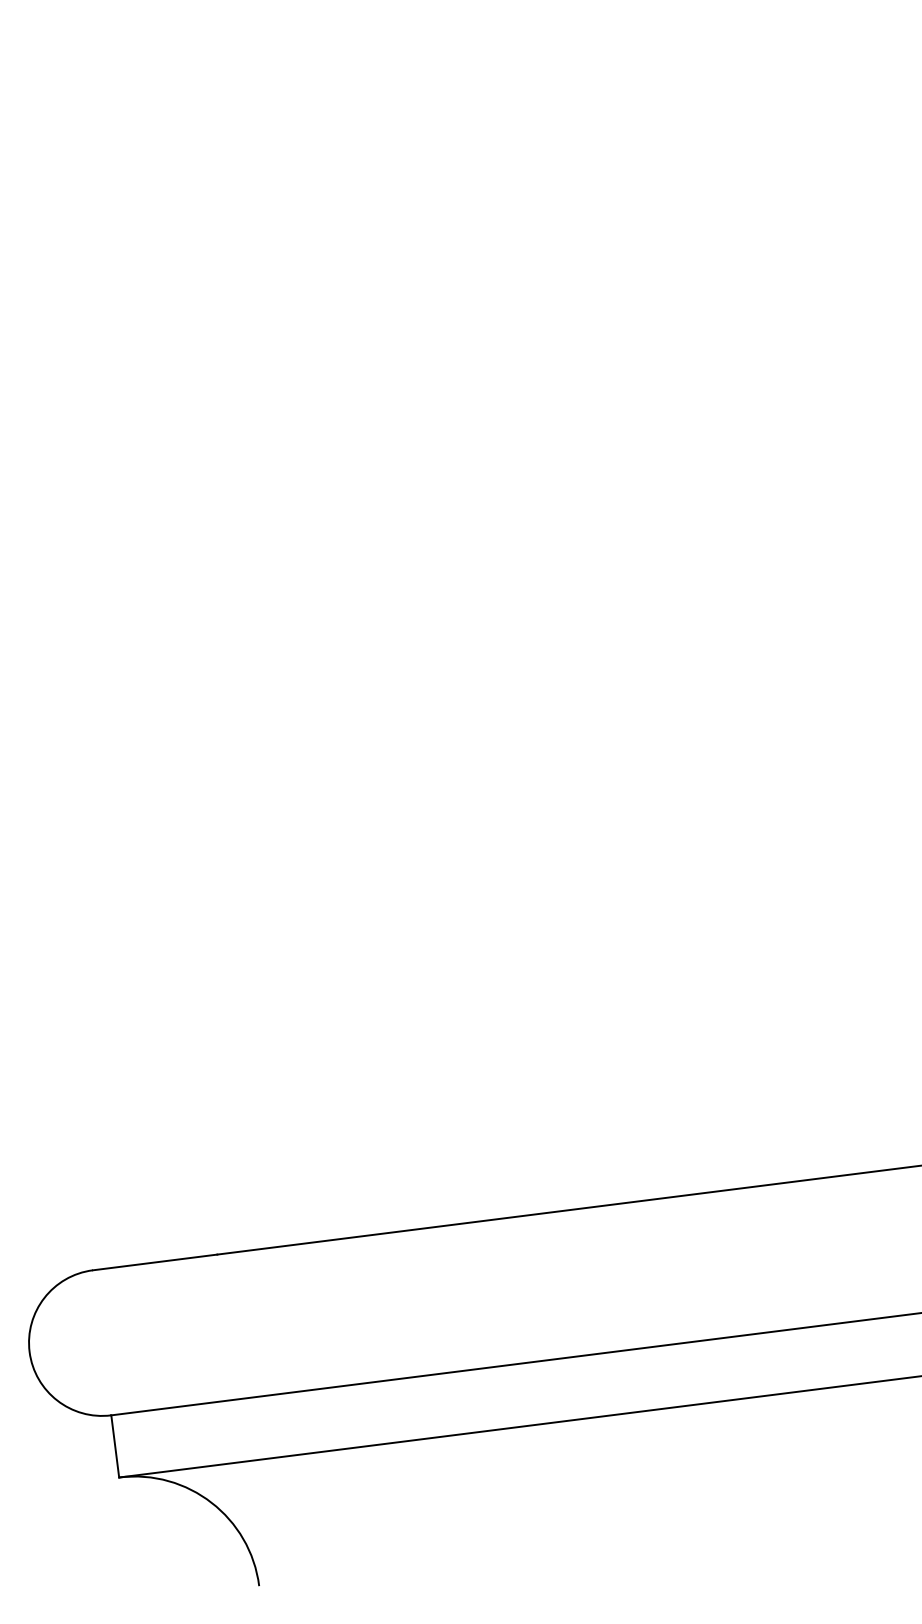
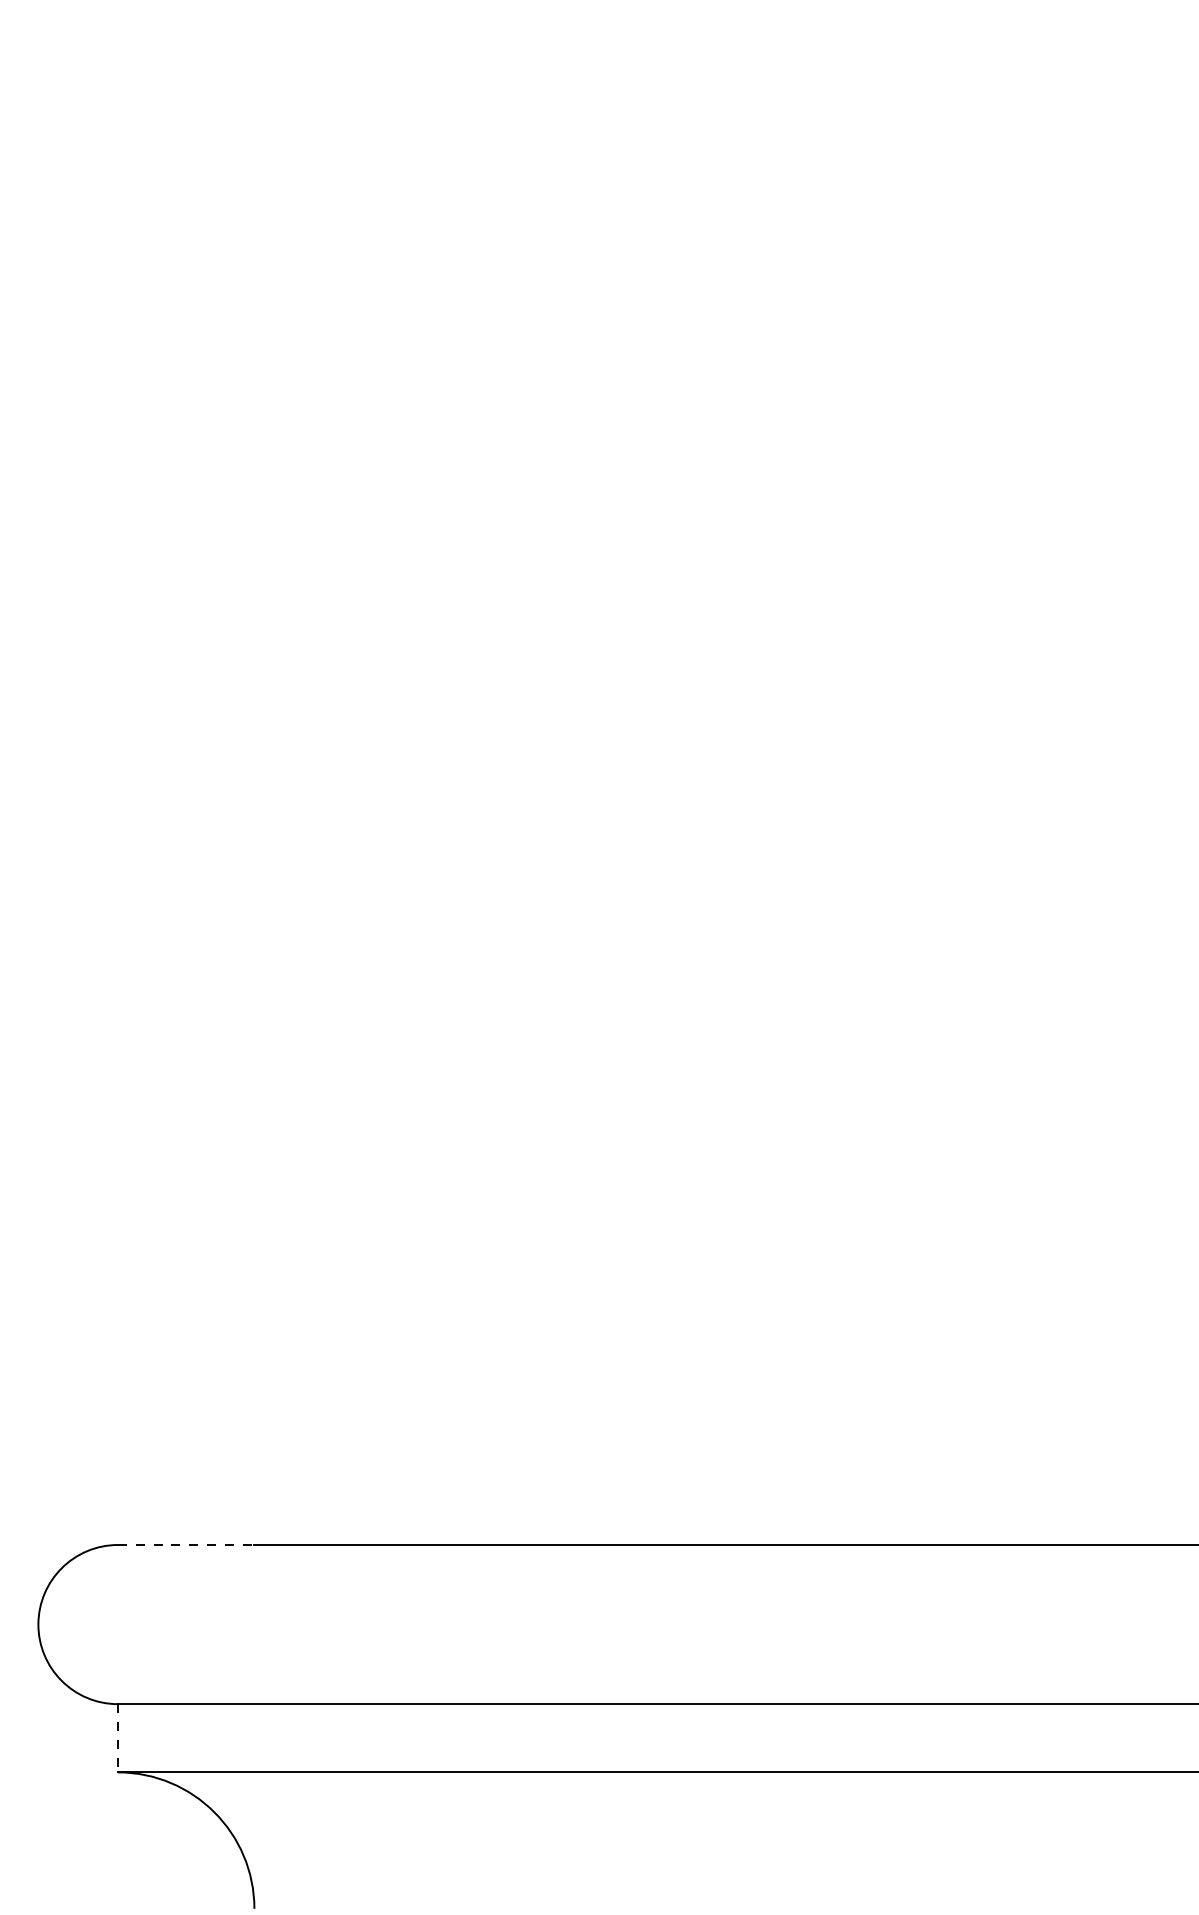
line: (155, 1262) -> (186, 1545), solid -> dashed
line: (114, 1446) -> (117, 1738), solid -> dashed

